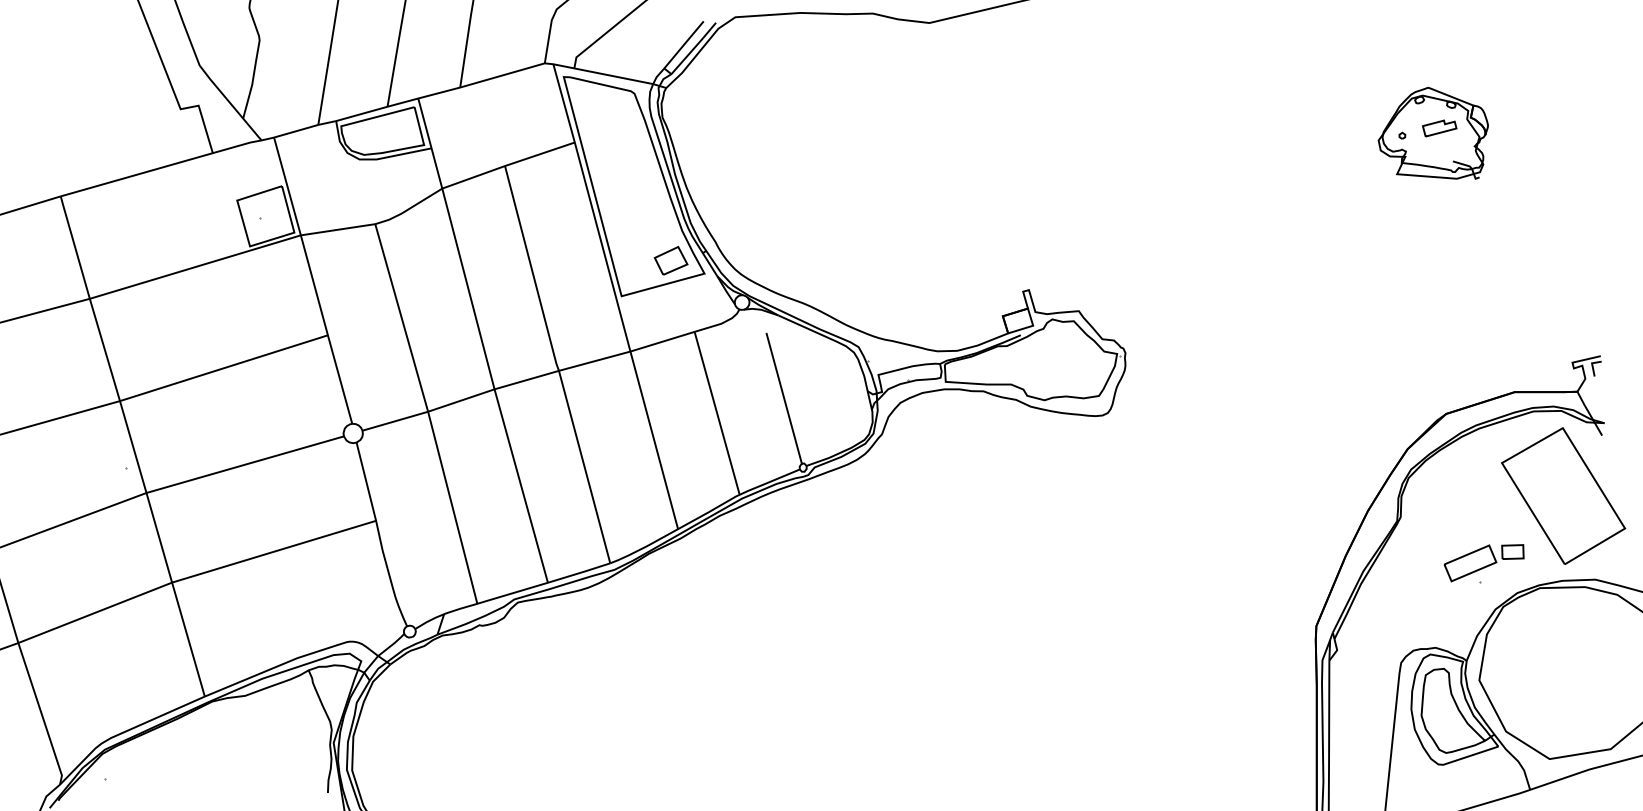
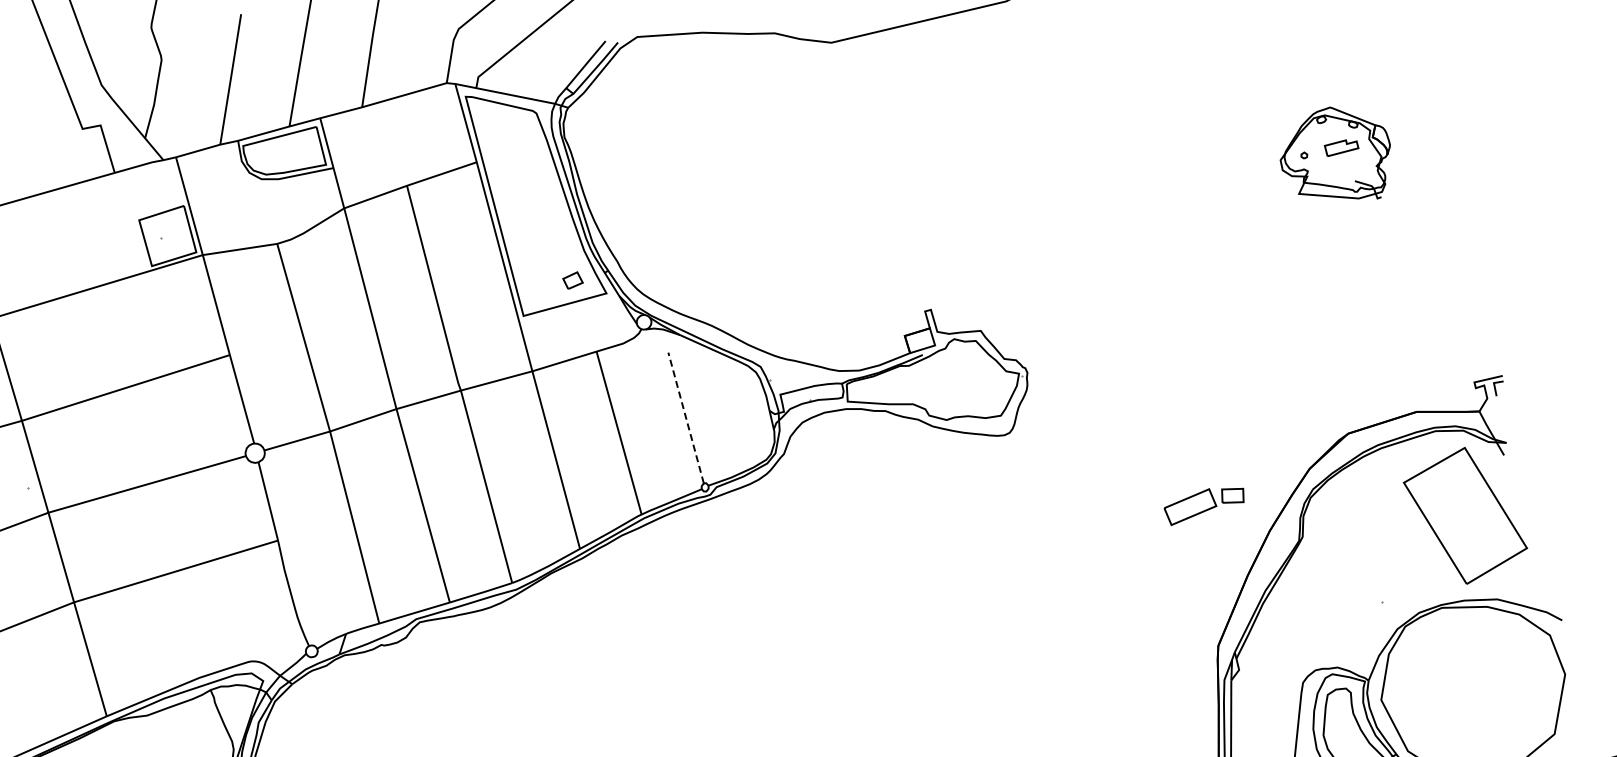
part: (670, 260) -> (572, 280), size x0.6
line: (784, 398) -> (686, 418), solid -> dashed
part: (1483, 563) -> (1203, 507), moved

